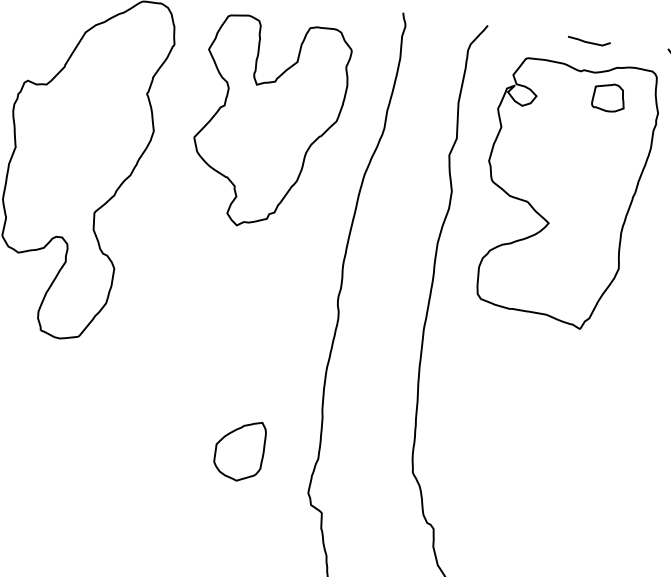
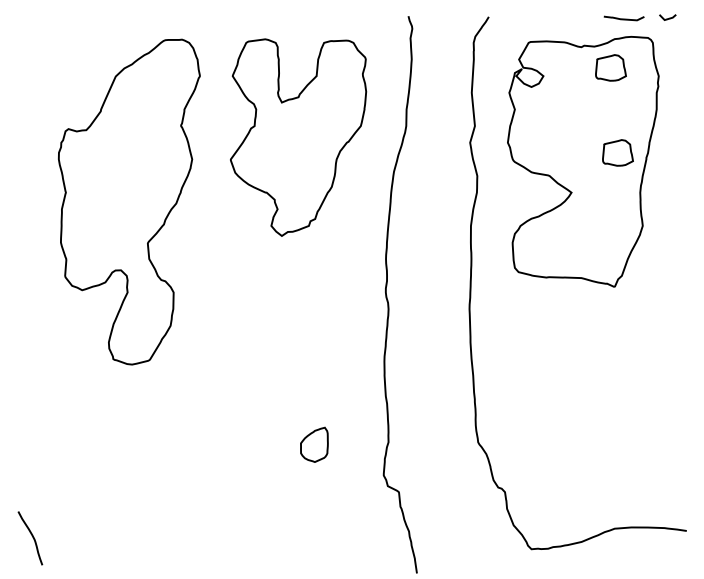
curve: (588, 41) -> (623, 18), moved
part: (603, 187) -> (617, 152), added
part: (239, 450) -> (314, 444), size x0.6

